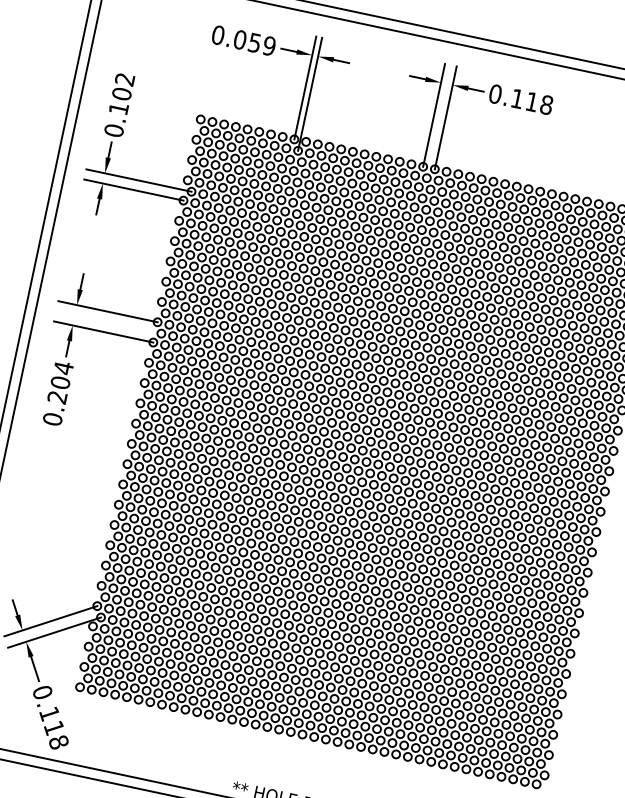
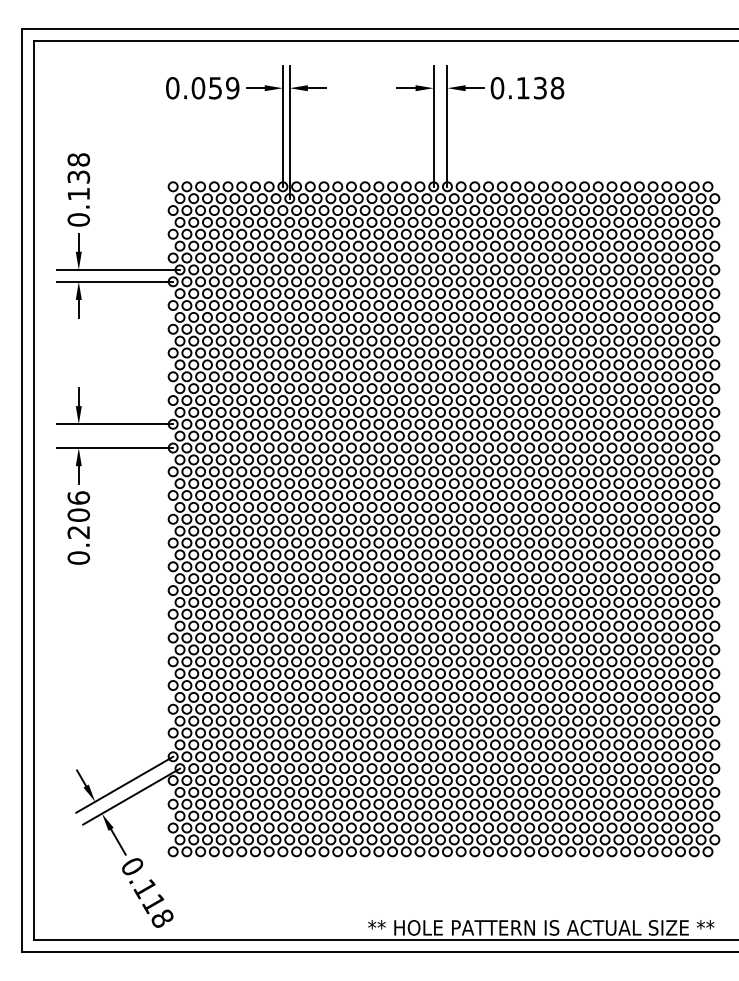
text: (123, 86) -> (78, 168), 0.102 -> 0.138
text: (531, 102) -> (539, 88), 0.118 -> 0.138
text: (63, 368) -> (78, 498), 0.204 -> 0.206

